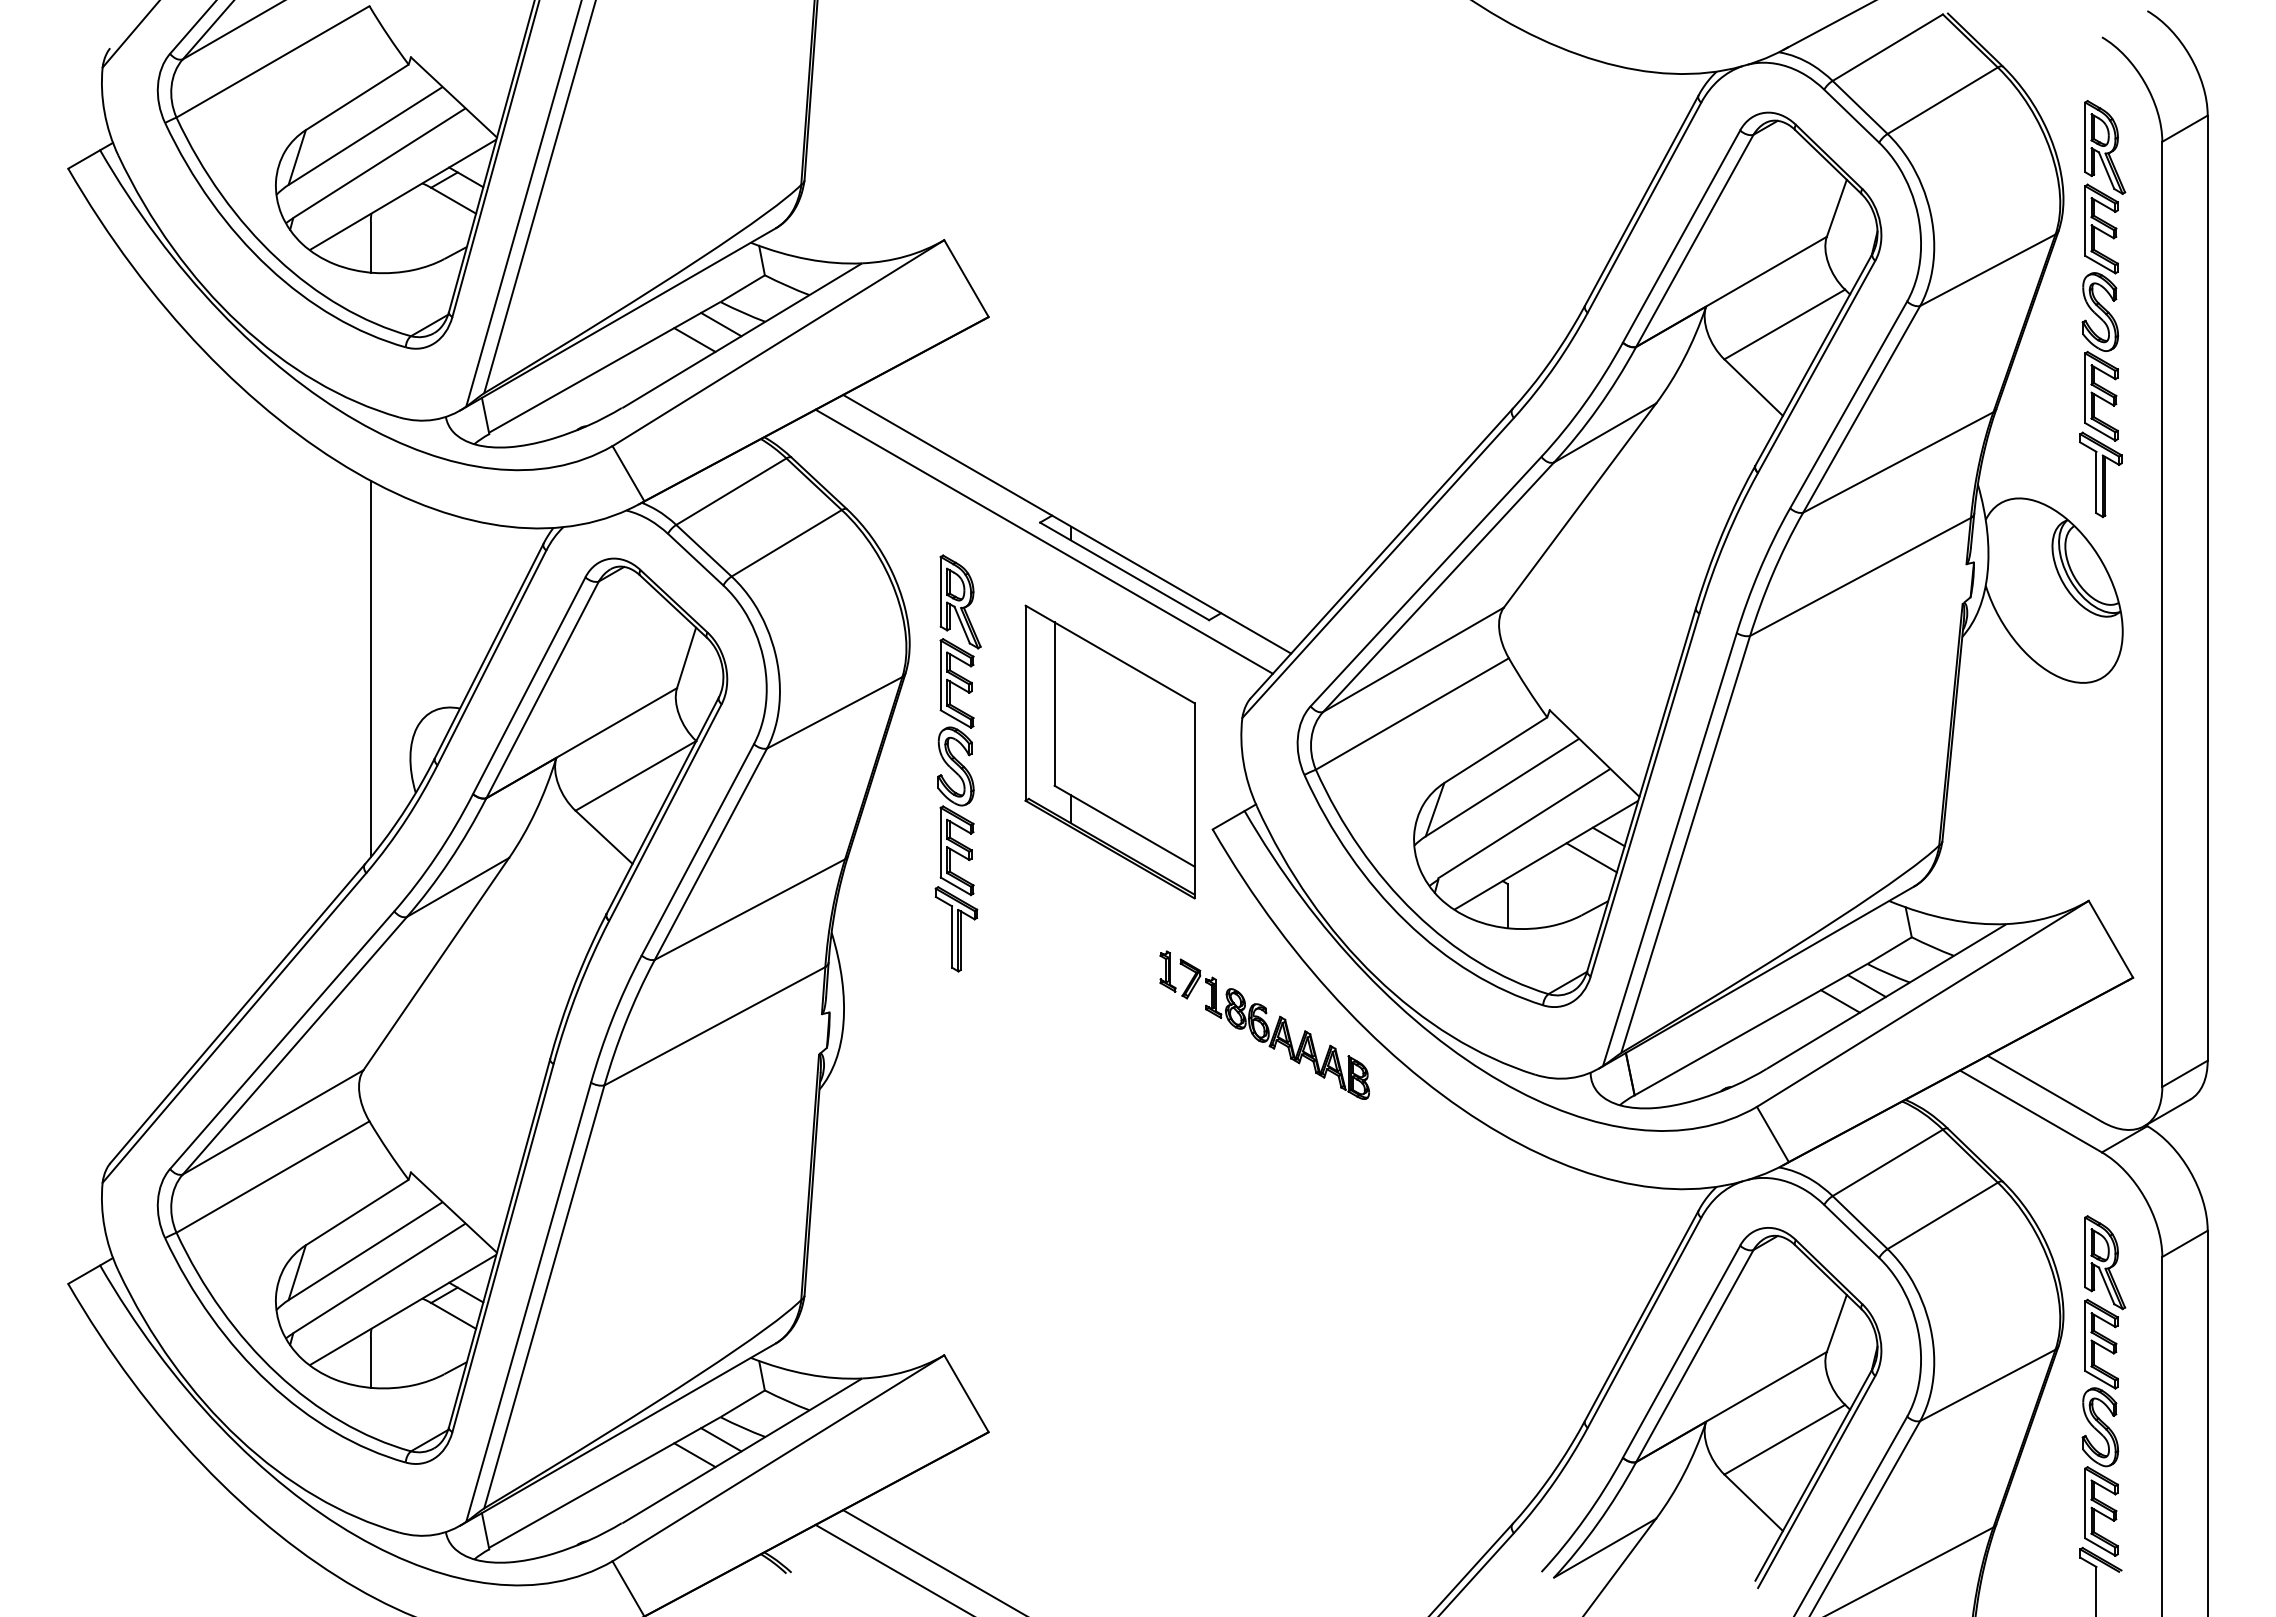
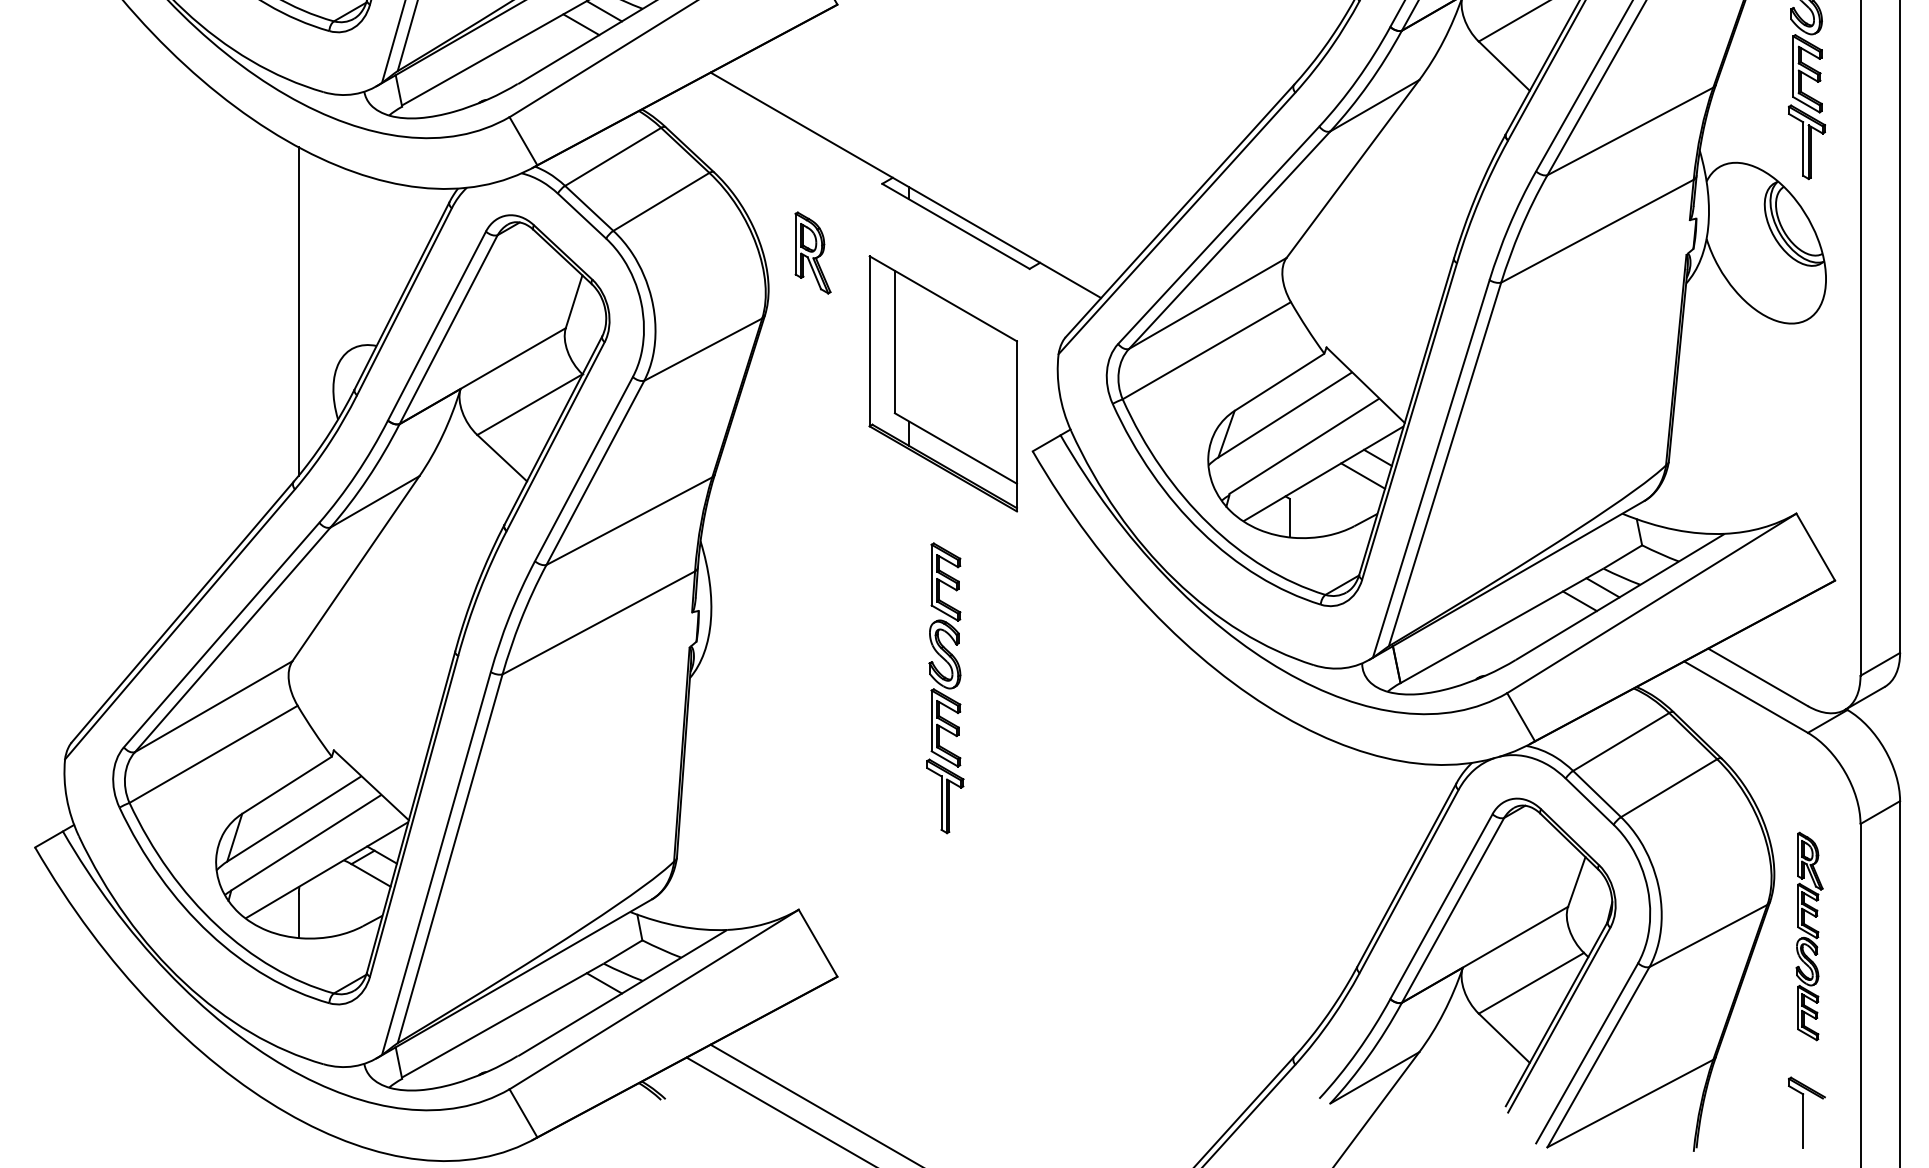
line: (1043, 541) -> (885, 200), removed
part: (956, 805) -> (945, 688), moved
part: (1264, 1024) -> (1077, 621), removed
part: (2103, 1385) -> (1809, 936), size x0.7
line: (694, 1455) -> (581, 997), removed

